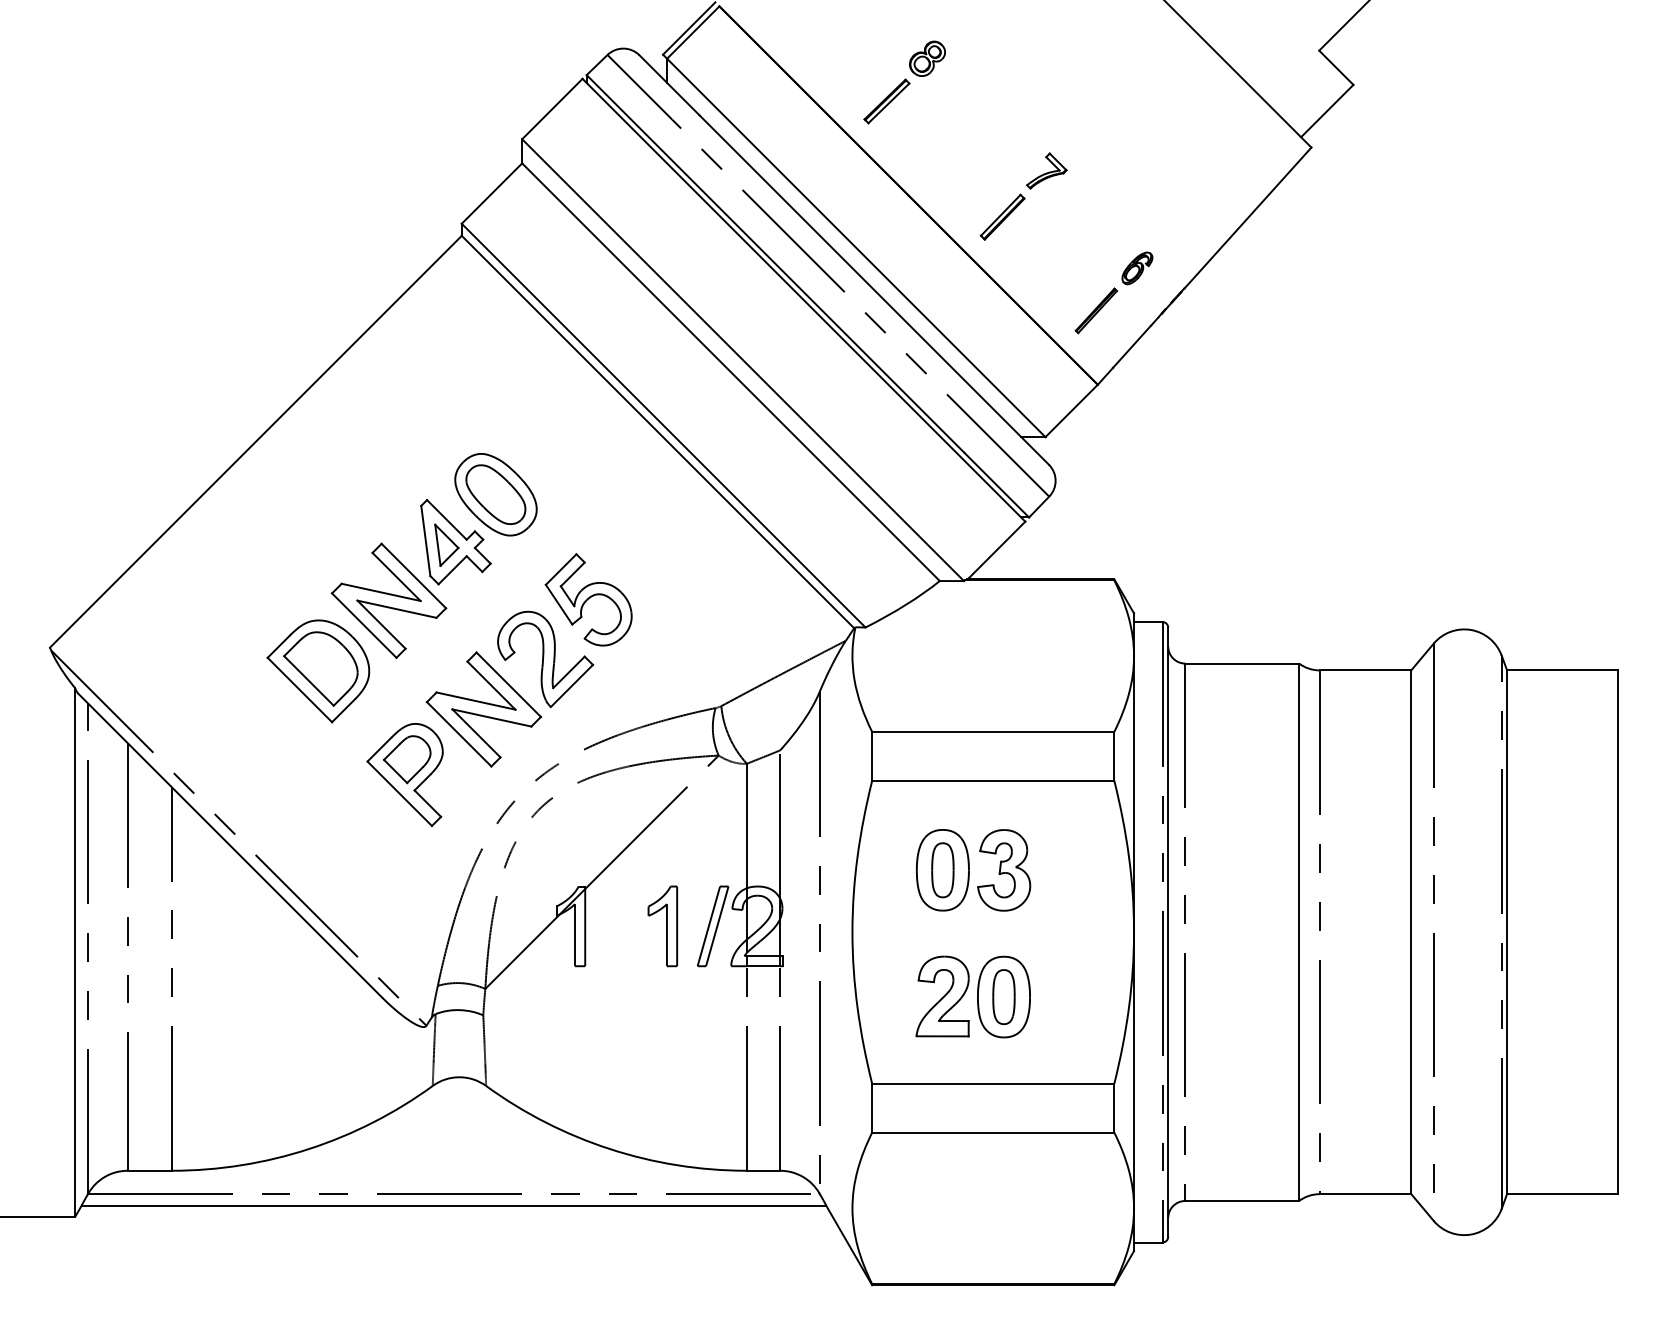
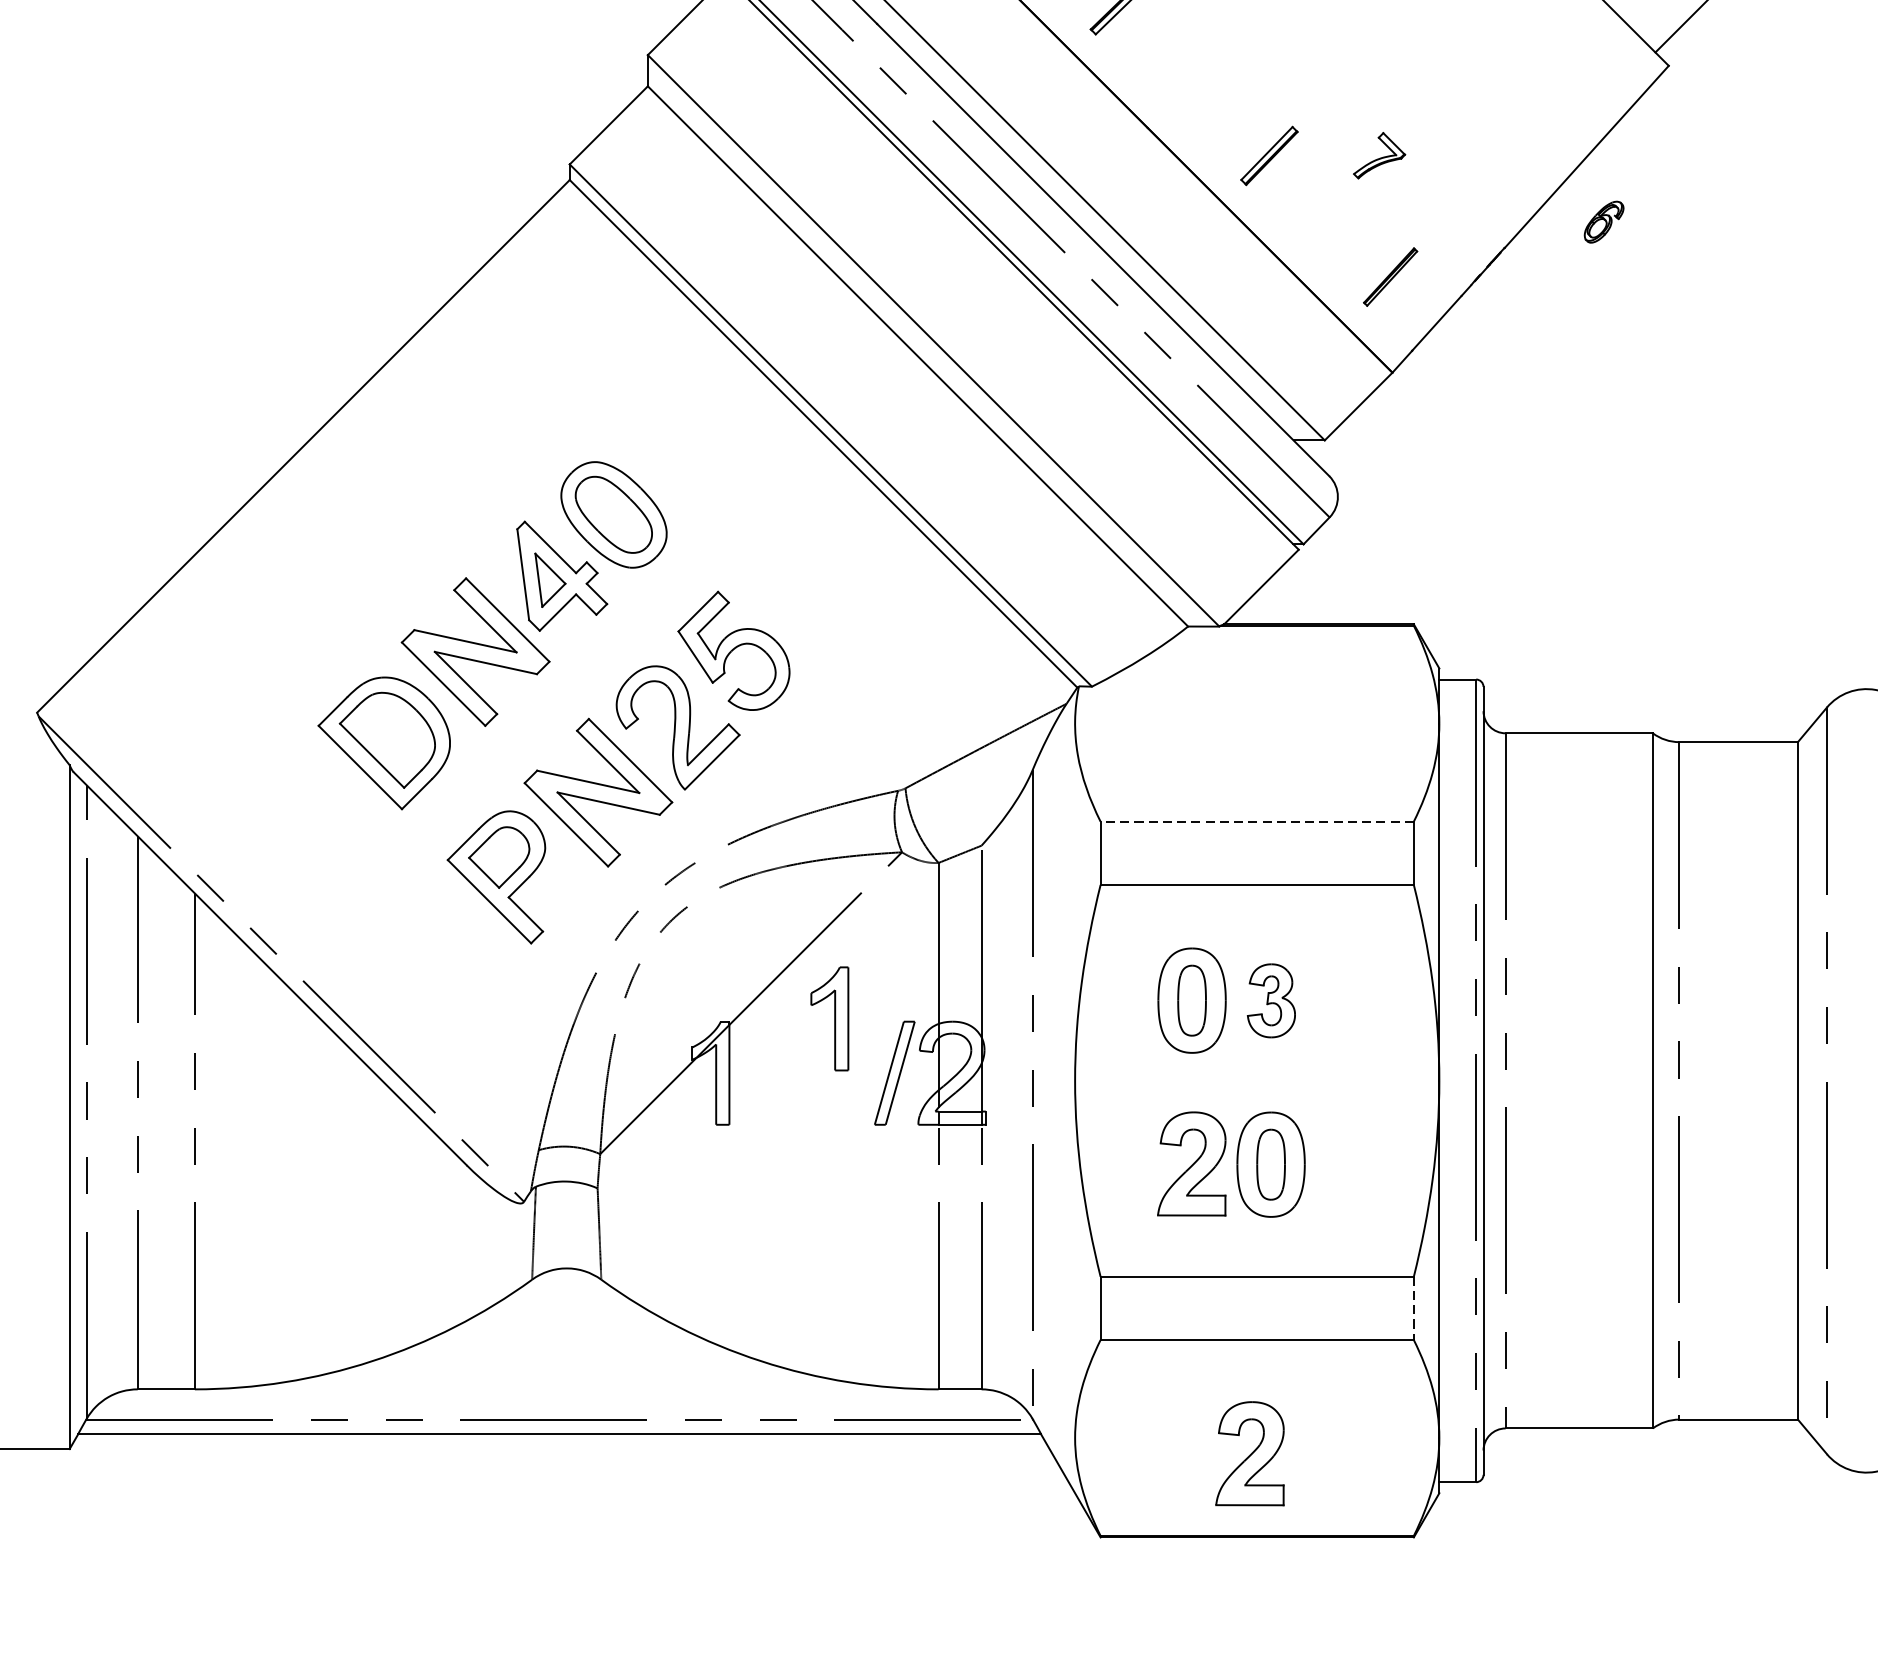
part: (1046, 170) -> (1379, 155), moved
part: (1137, 268) -> (1604, 222), moved
line: (992, 731) -> (1256, 821), solid -> dashed
part: (1004, 870) -> (1271, 1000), size x0.7
part: (662, 926) -> (829, 1019), moved
line: (1114, 1108) -> (1414, 1308), solid -> dashed
part: (987, 1220) -> (1249, 1453), added

